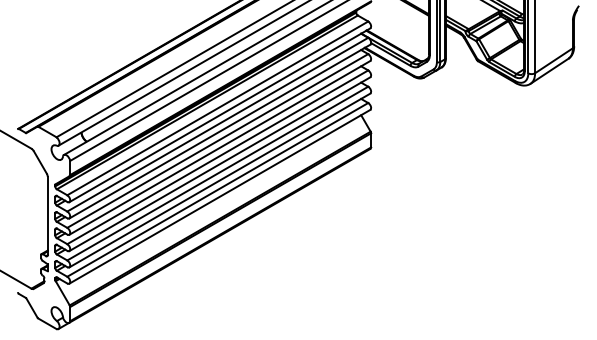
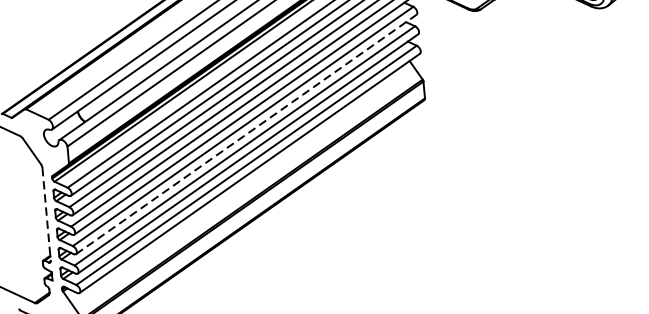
line: (219, 164) -> (245, 134), solid -> dashed
line: (47, 216) -> (46, 215), solid -> dashed

